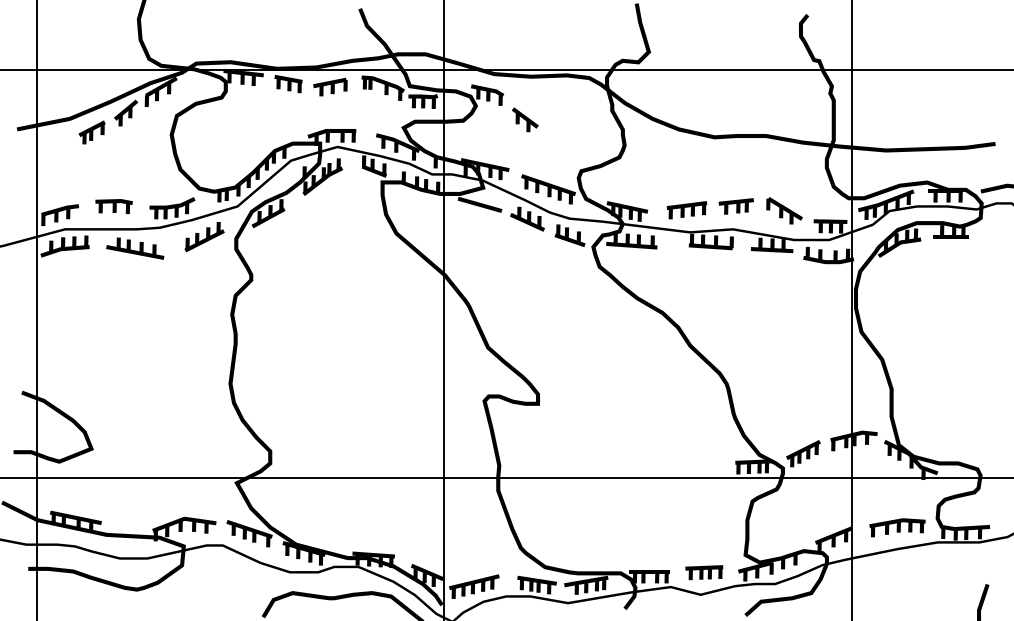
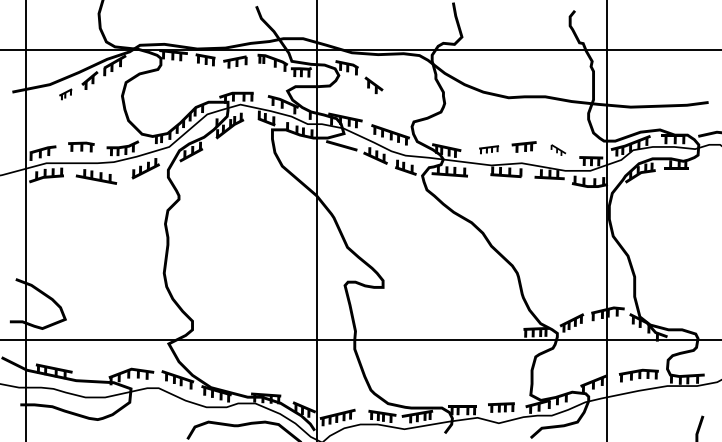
part: (91, 132) -> (65, 94), size x0.7
part: (686, 210) -> (488, 149), size x0.7
part: (784, 210) -> (558, 149), size x0.6

